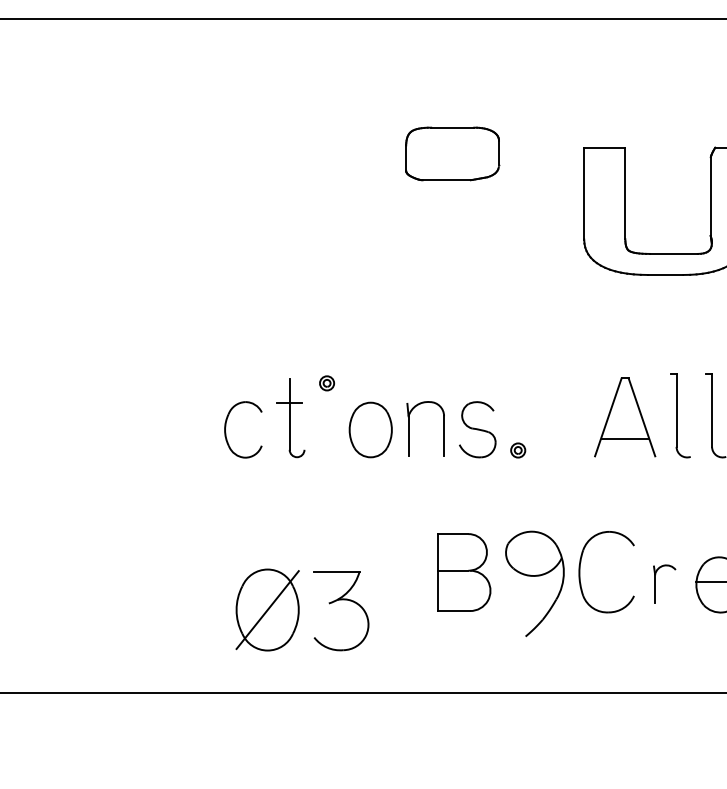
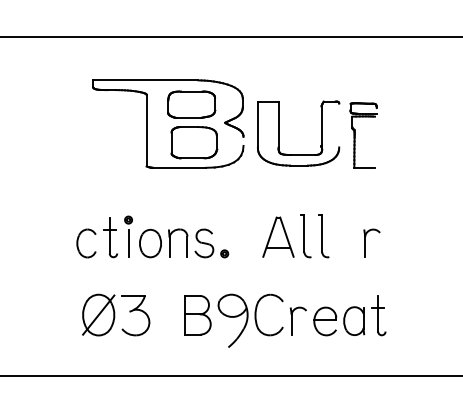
part: (416, 199) -> (173, 127), added
line: (326, 427) -> (128, 242), added
part: (662, 582) -> (297, 320), size x1.43
part: (303, 608) -> (116, 314), moved

